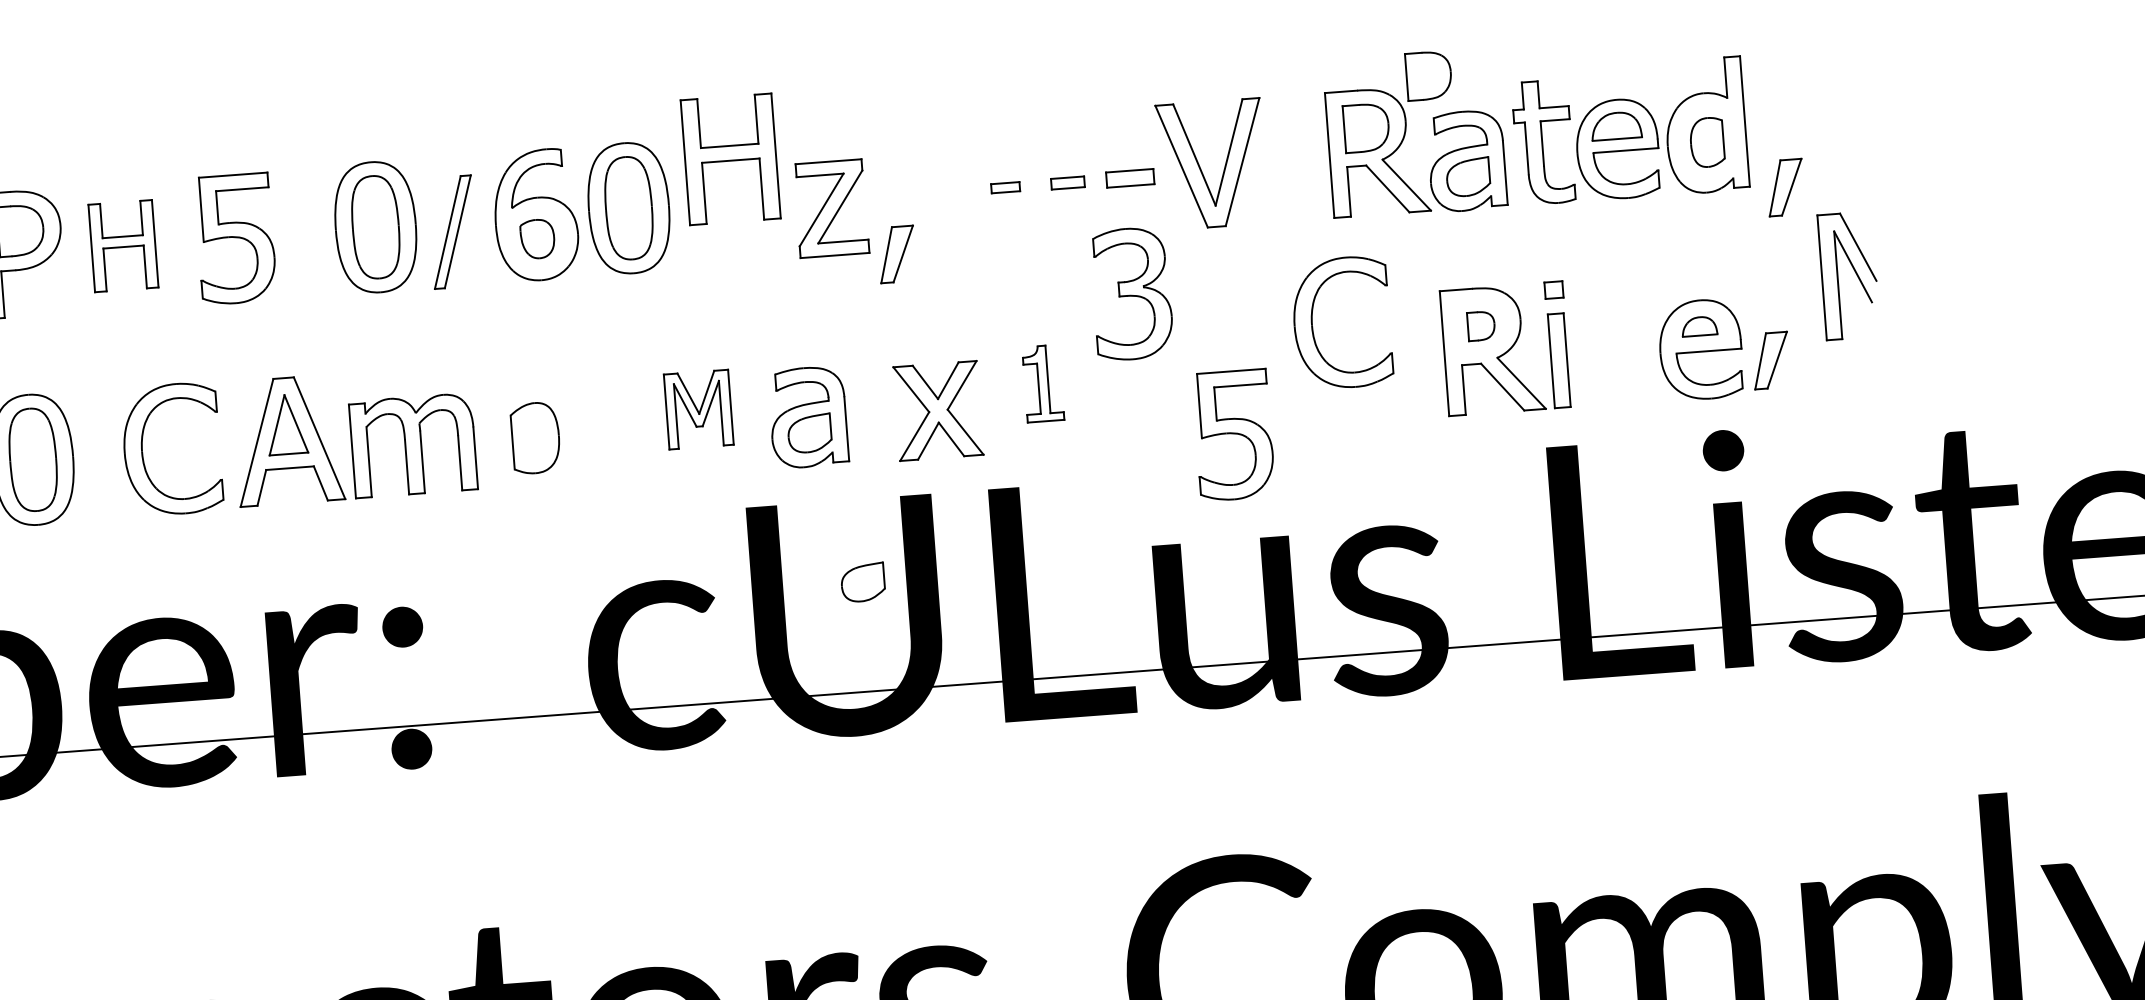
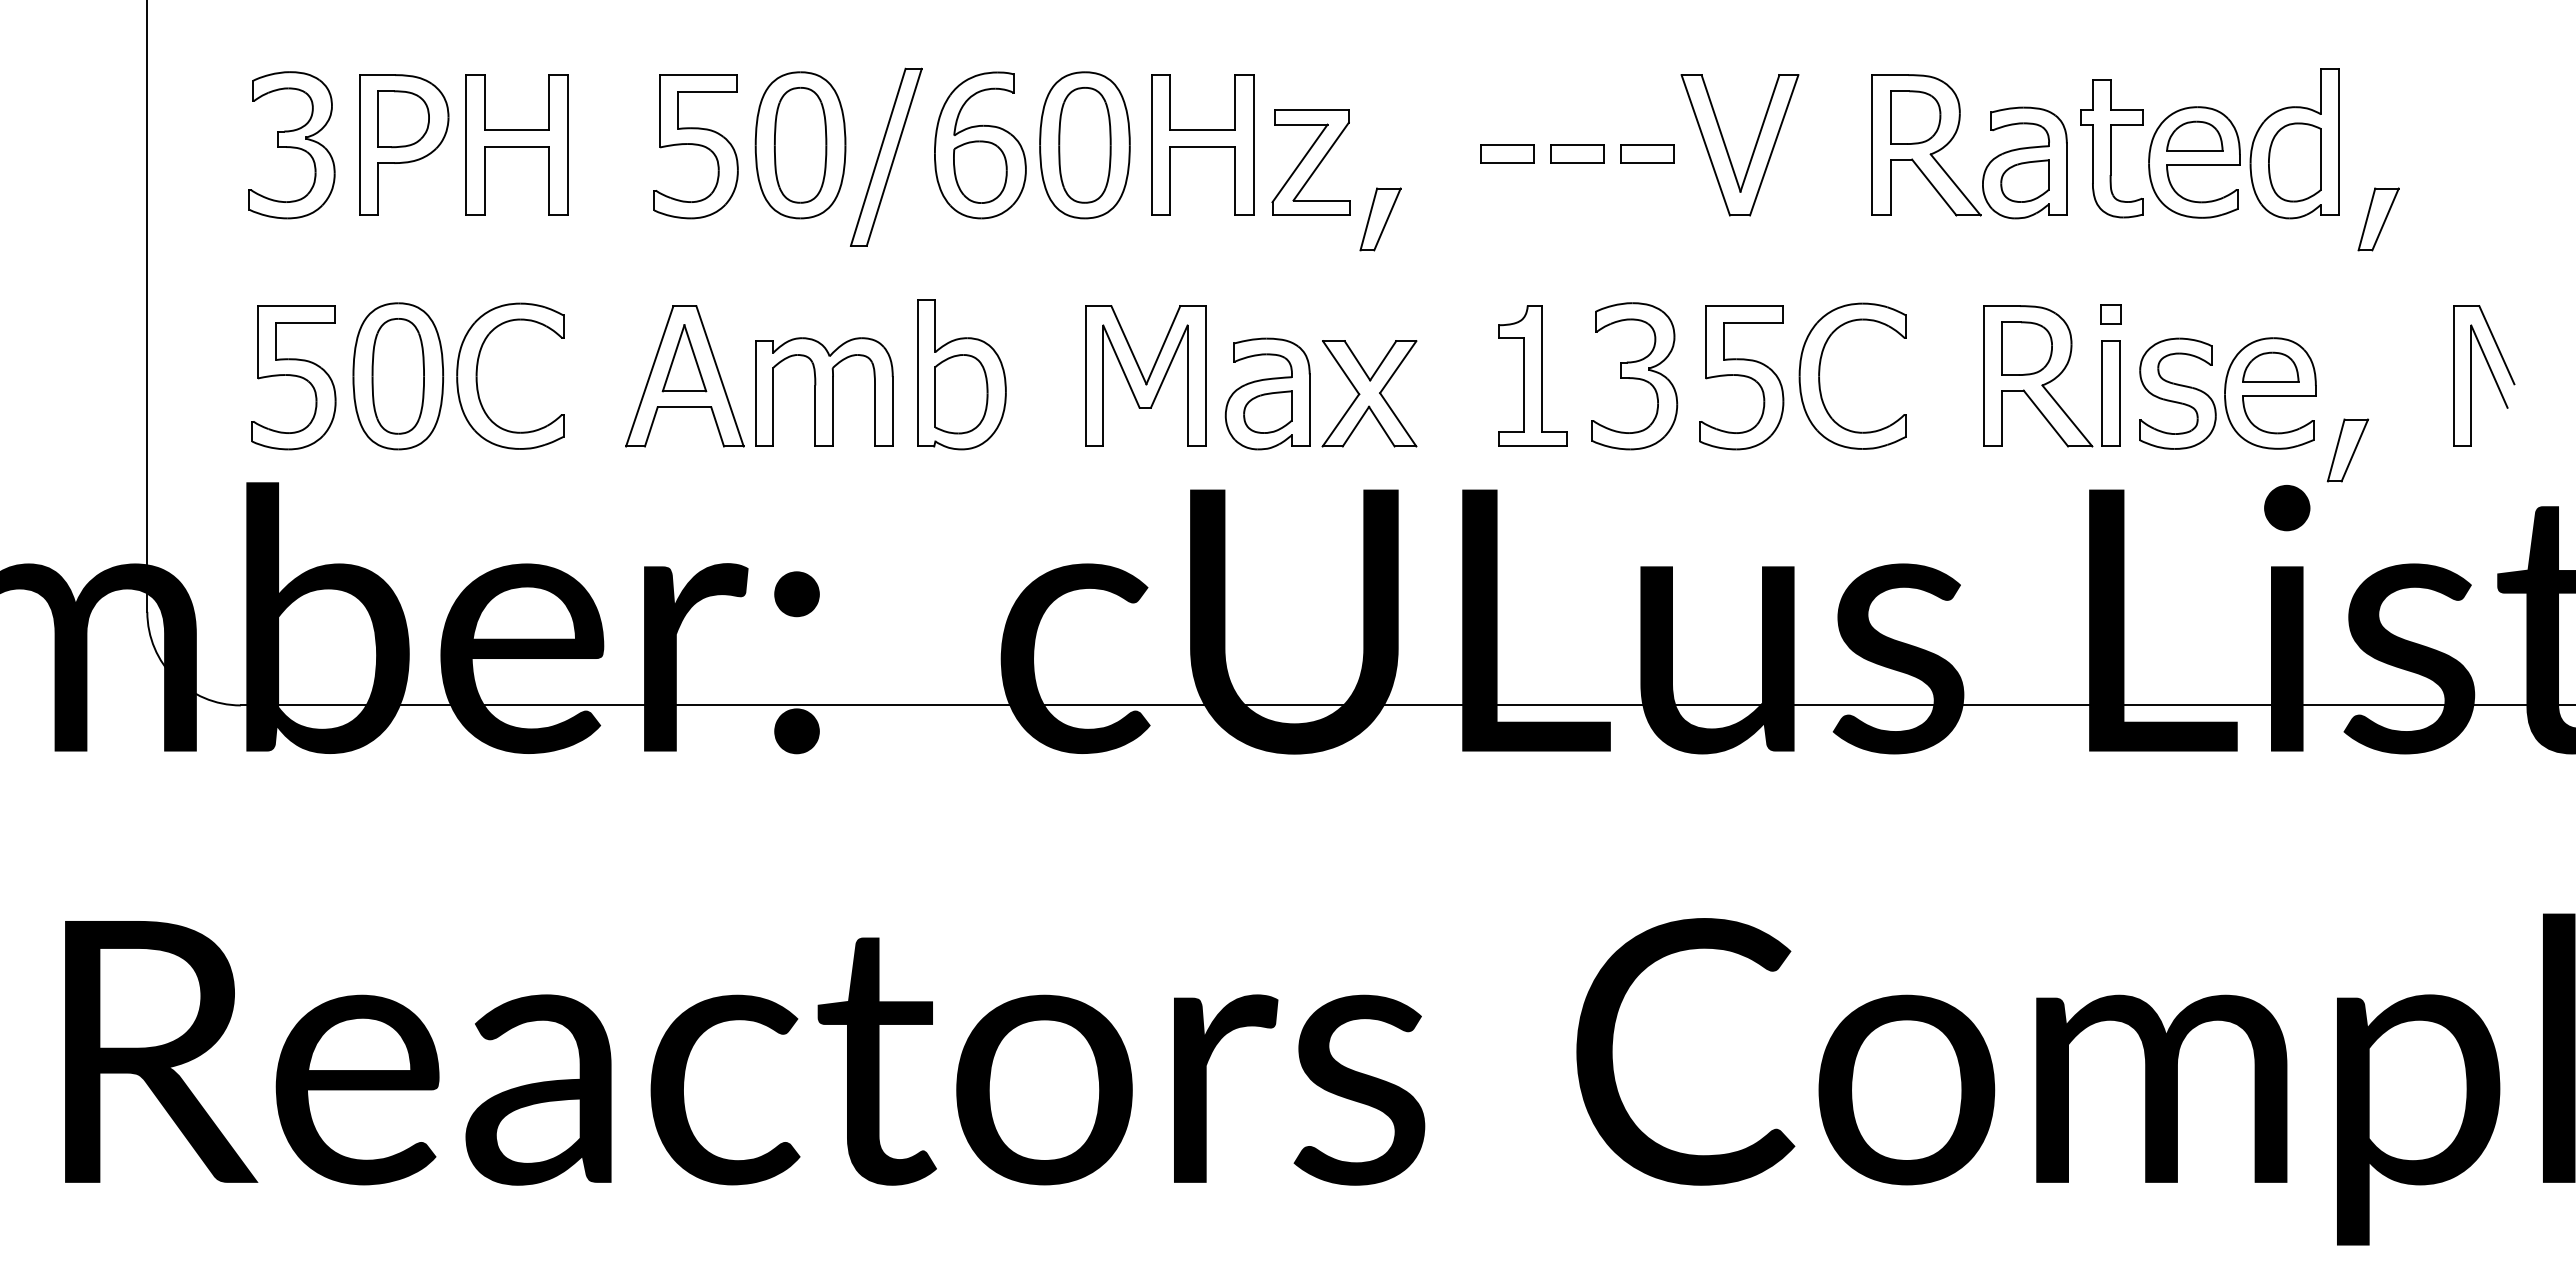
part: (1428, 75) -> (1989, 64), removed
part: (1706, 142) -> (2294, 162), size x1.43
part: (730, 158) -> (1202, 144), moved
part: (1067, 182) -> (1577, 153), size x1.43
part: (1005, 187) -> (1507, 153), size x1.67
part: (452, 231) -> (885, 156), size x1.43
part: (235, 238) -> (695, 146), moved
part: (537, 238) -> (980, 171), size x1.43
part: (122, 245) -> (516, 144), size x1.43
part: (1855, 273) -> (2491, 374), moved
part: (1131, 294) -> (1634, 376), moved
part: (1312, 321) -> (1820, 372), moved
part: (1699, 325) -> (2270, 366), size x1.43
part: (1480, 326) -> (2026, 348), size x1.67
part: (1618, 356) -> (2177, 393), added
part: (1771, 360) -> (2348, 450), moved
part: (1042, 383) -> (1532, 375), size x1.67
part: (698, 409) -> (1145, 375), size x1.67
part: (938, 410) -> (1369, 393), moved
part: (534, 420) -> (961, 374), added
part: (1233, 435) -> (1741, 377), moved
part: (142, 450) -> (477, 375), moved
part: (862, 582) -> (1314, 582), removed

